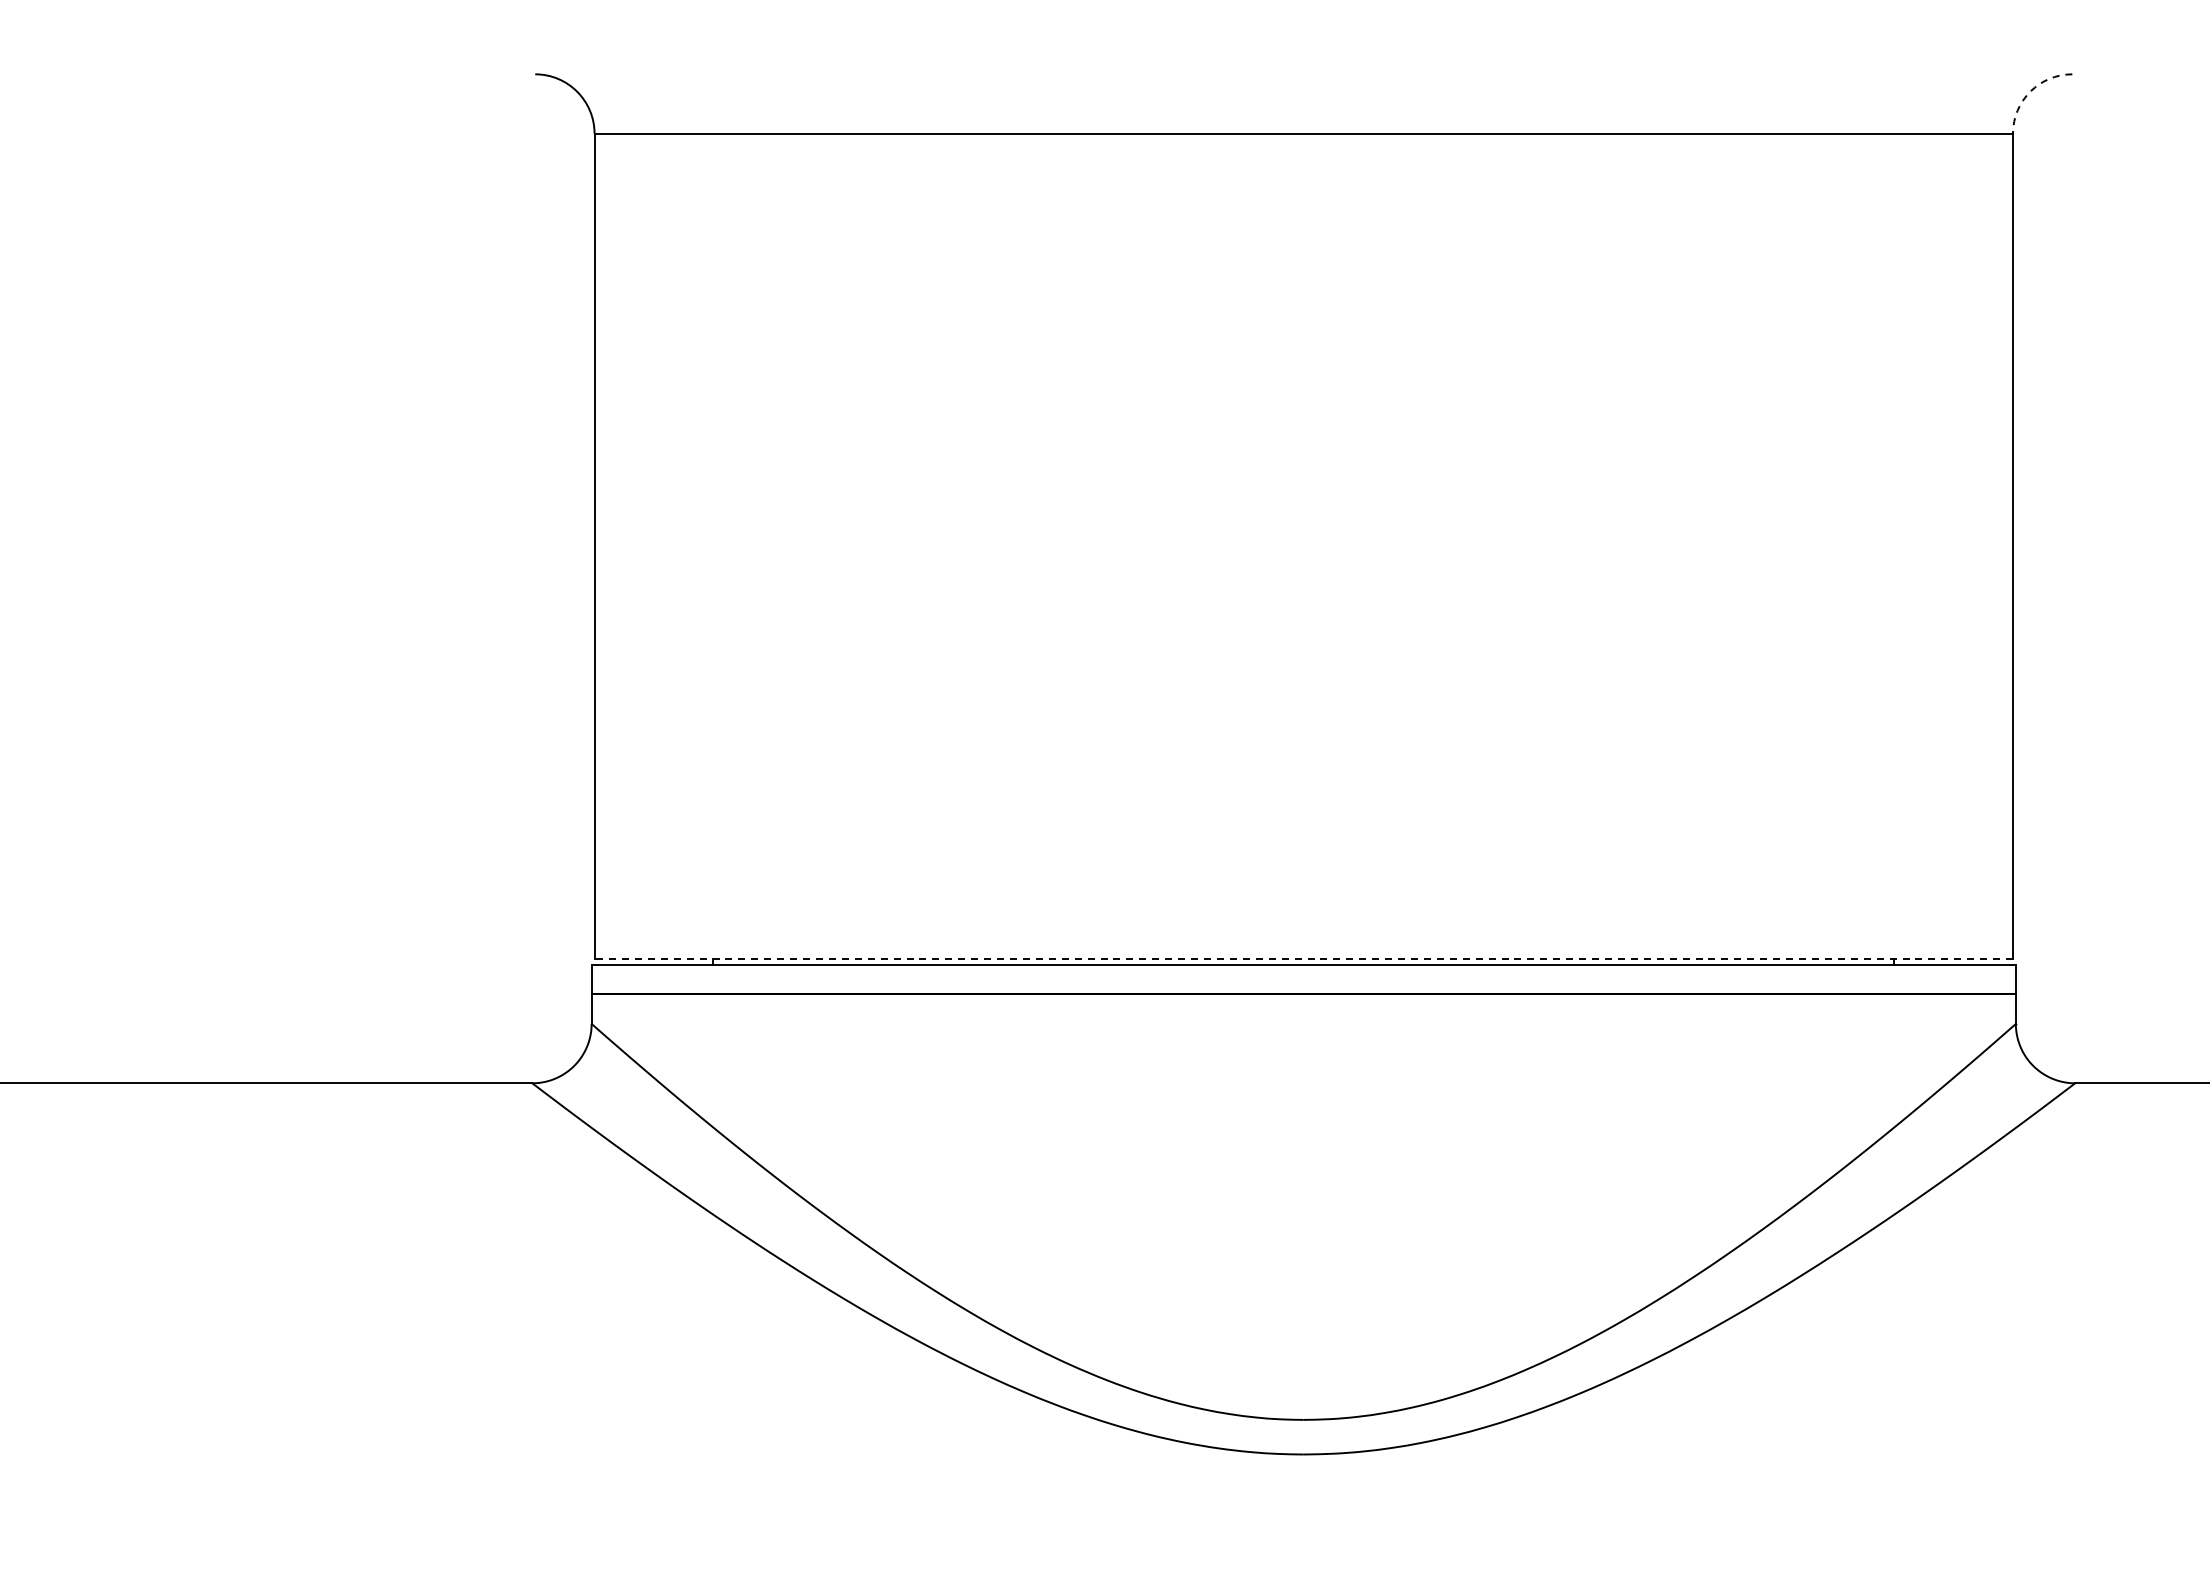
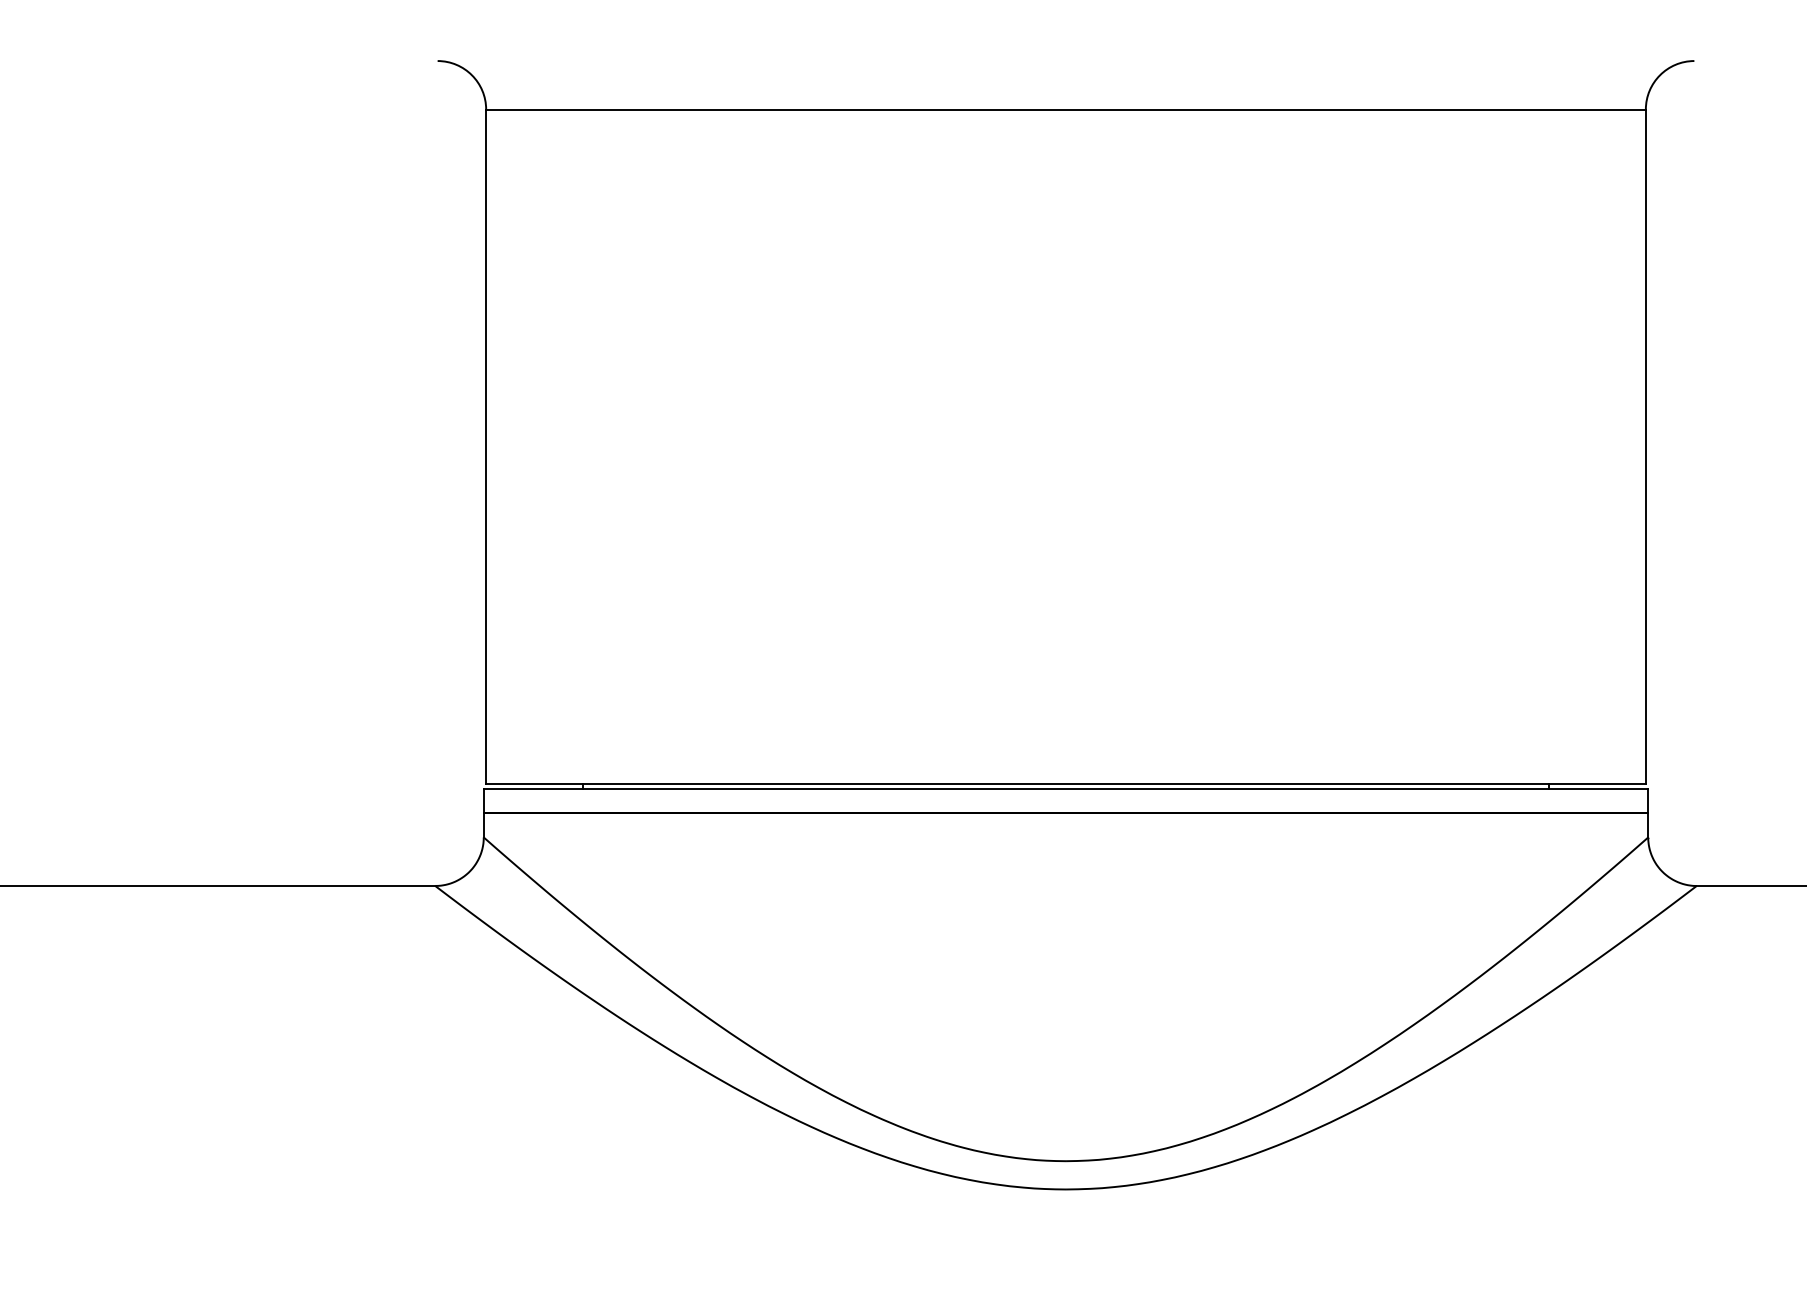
arc: (2030, 91) -> (1660, 75), dashed -> solid
line: (1303, 958) -> (1065, 783), dashed -> solid

